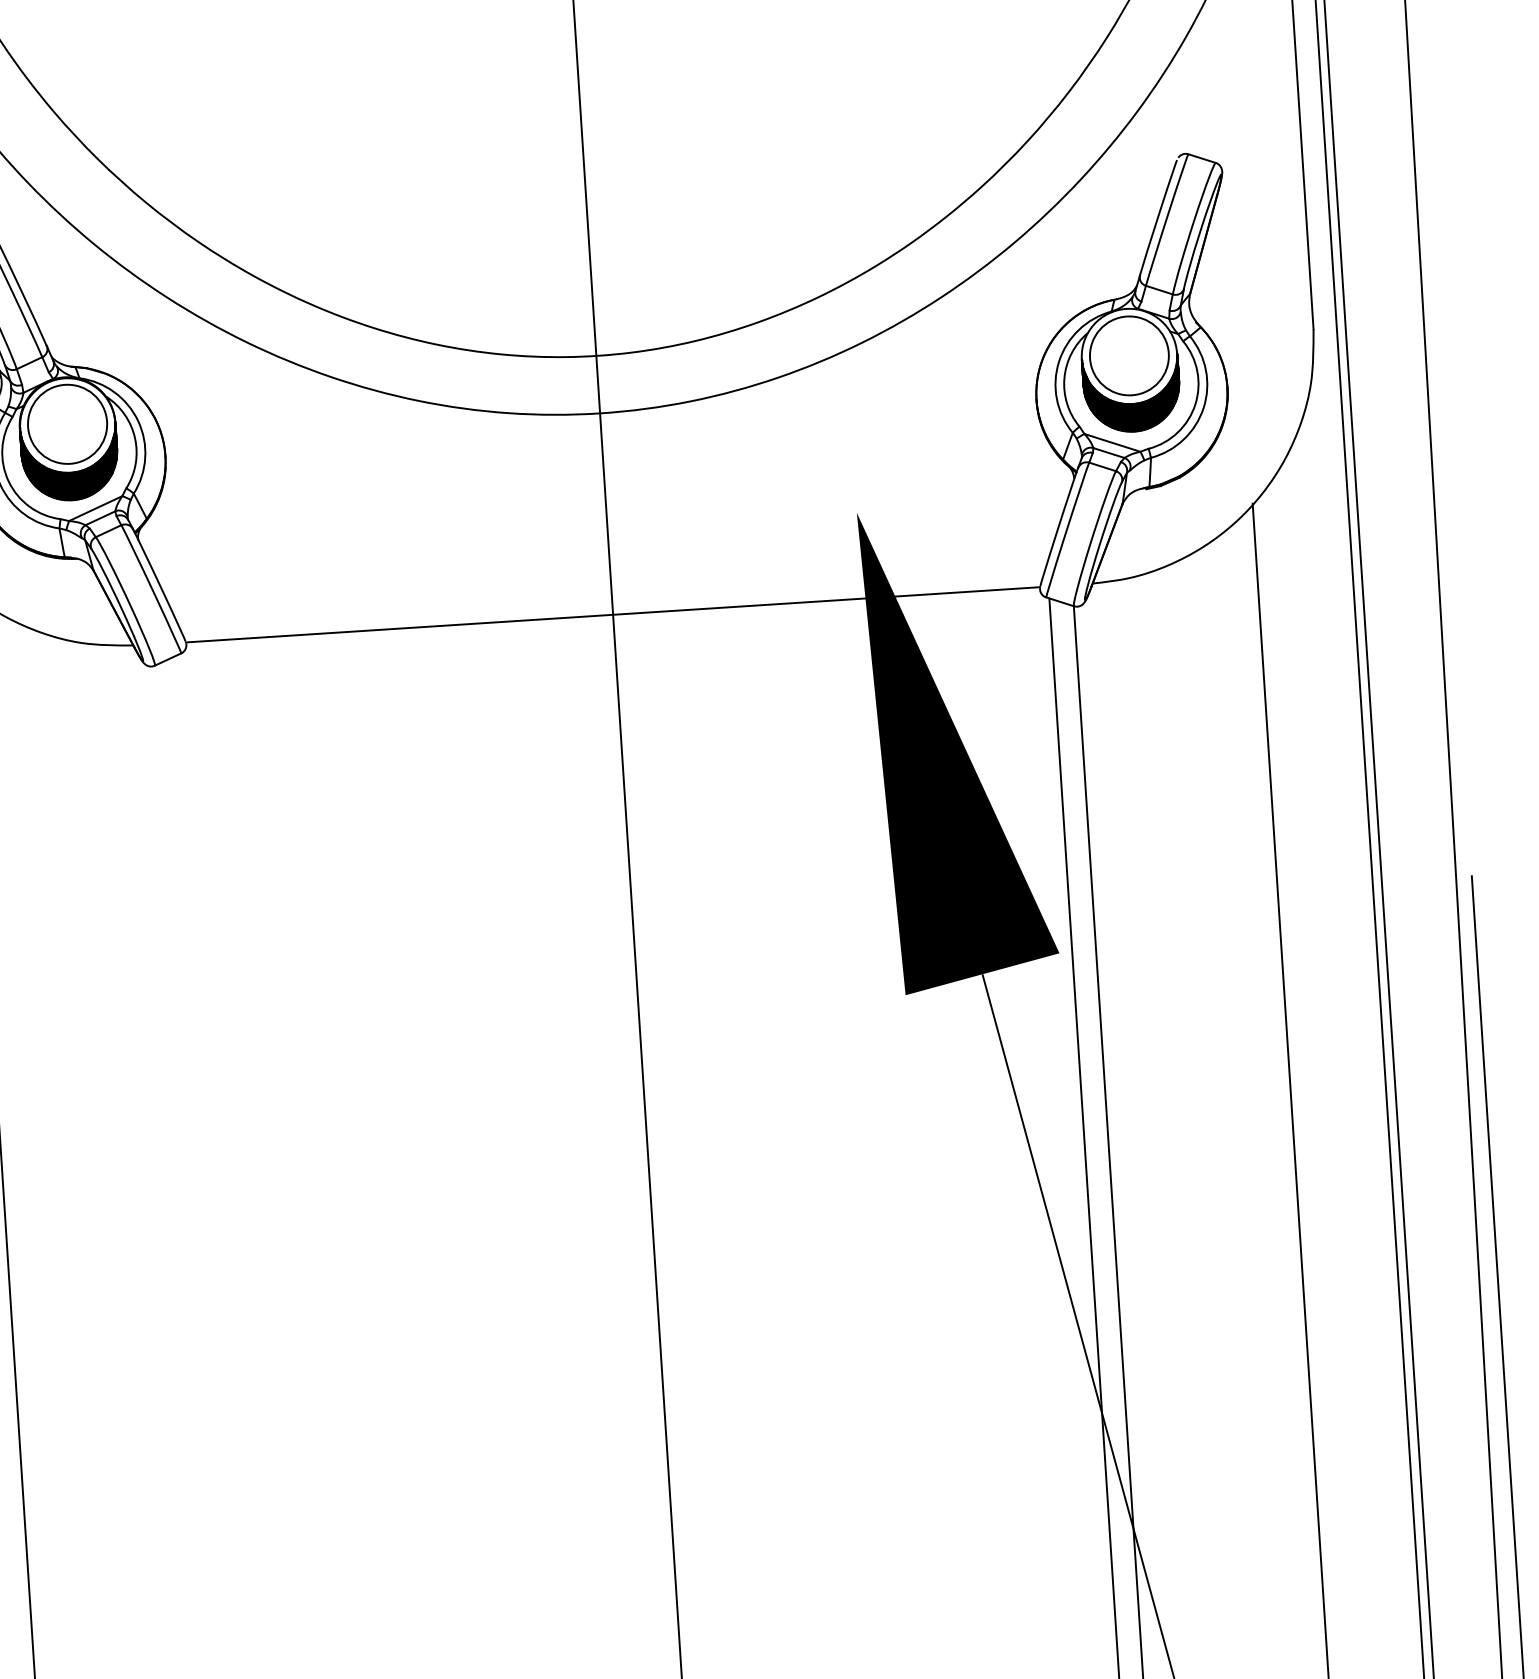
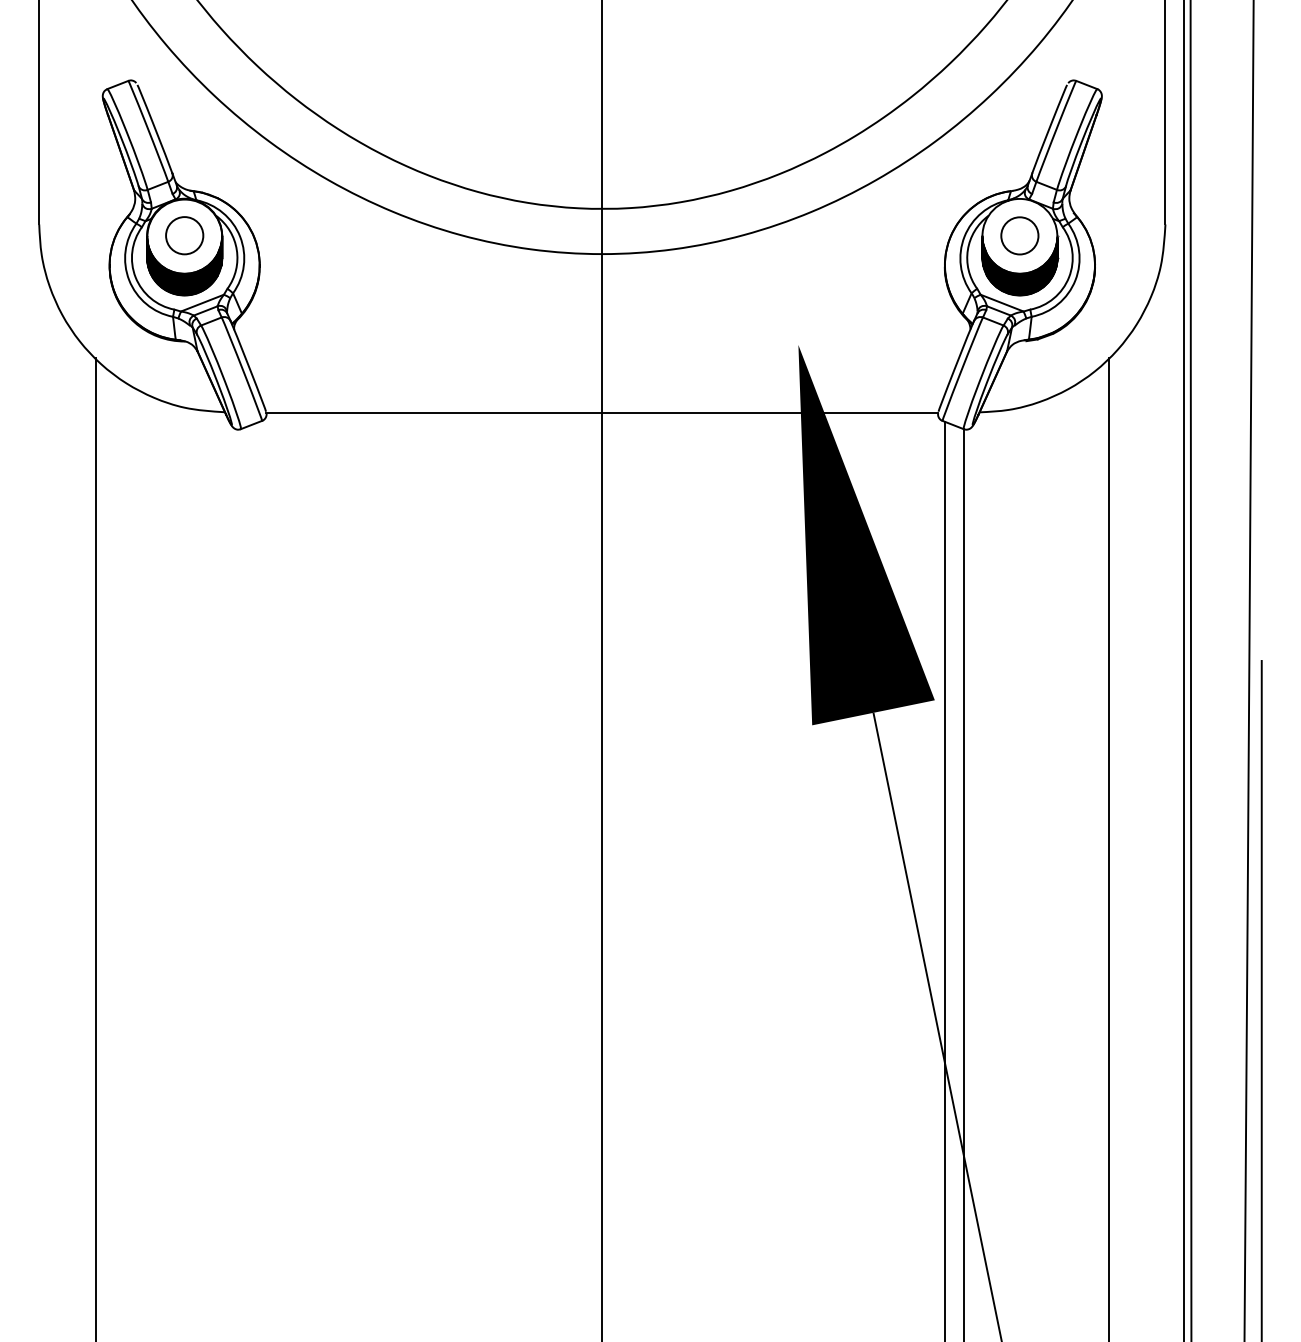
circle: (1128, 355) -> (1019, 235), size x0.6
circle: (67, 424) -> (184, 235), size x0.6

